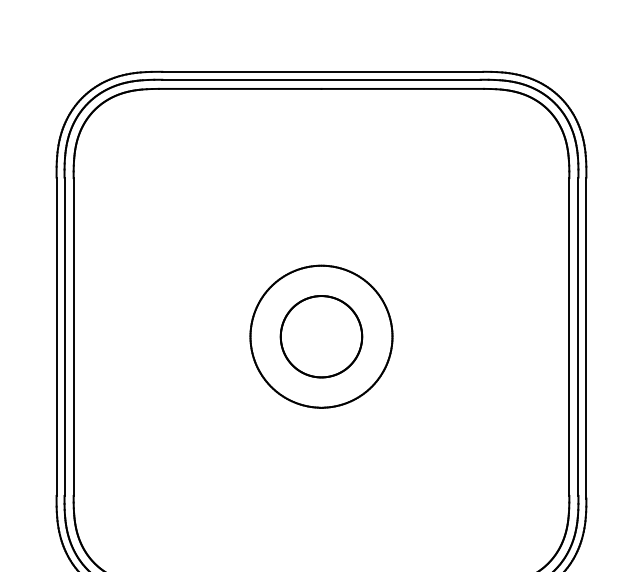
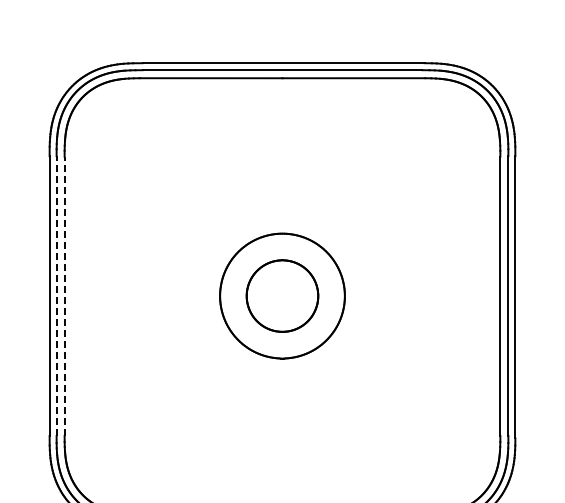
line: (64, 337) -> (56, 296), solid -> dashed
line: (73, 337) -> (64, 296), solid -> dashed

